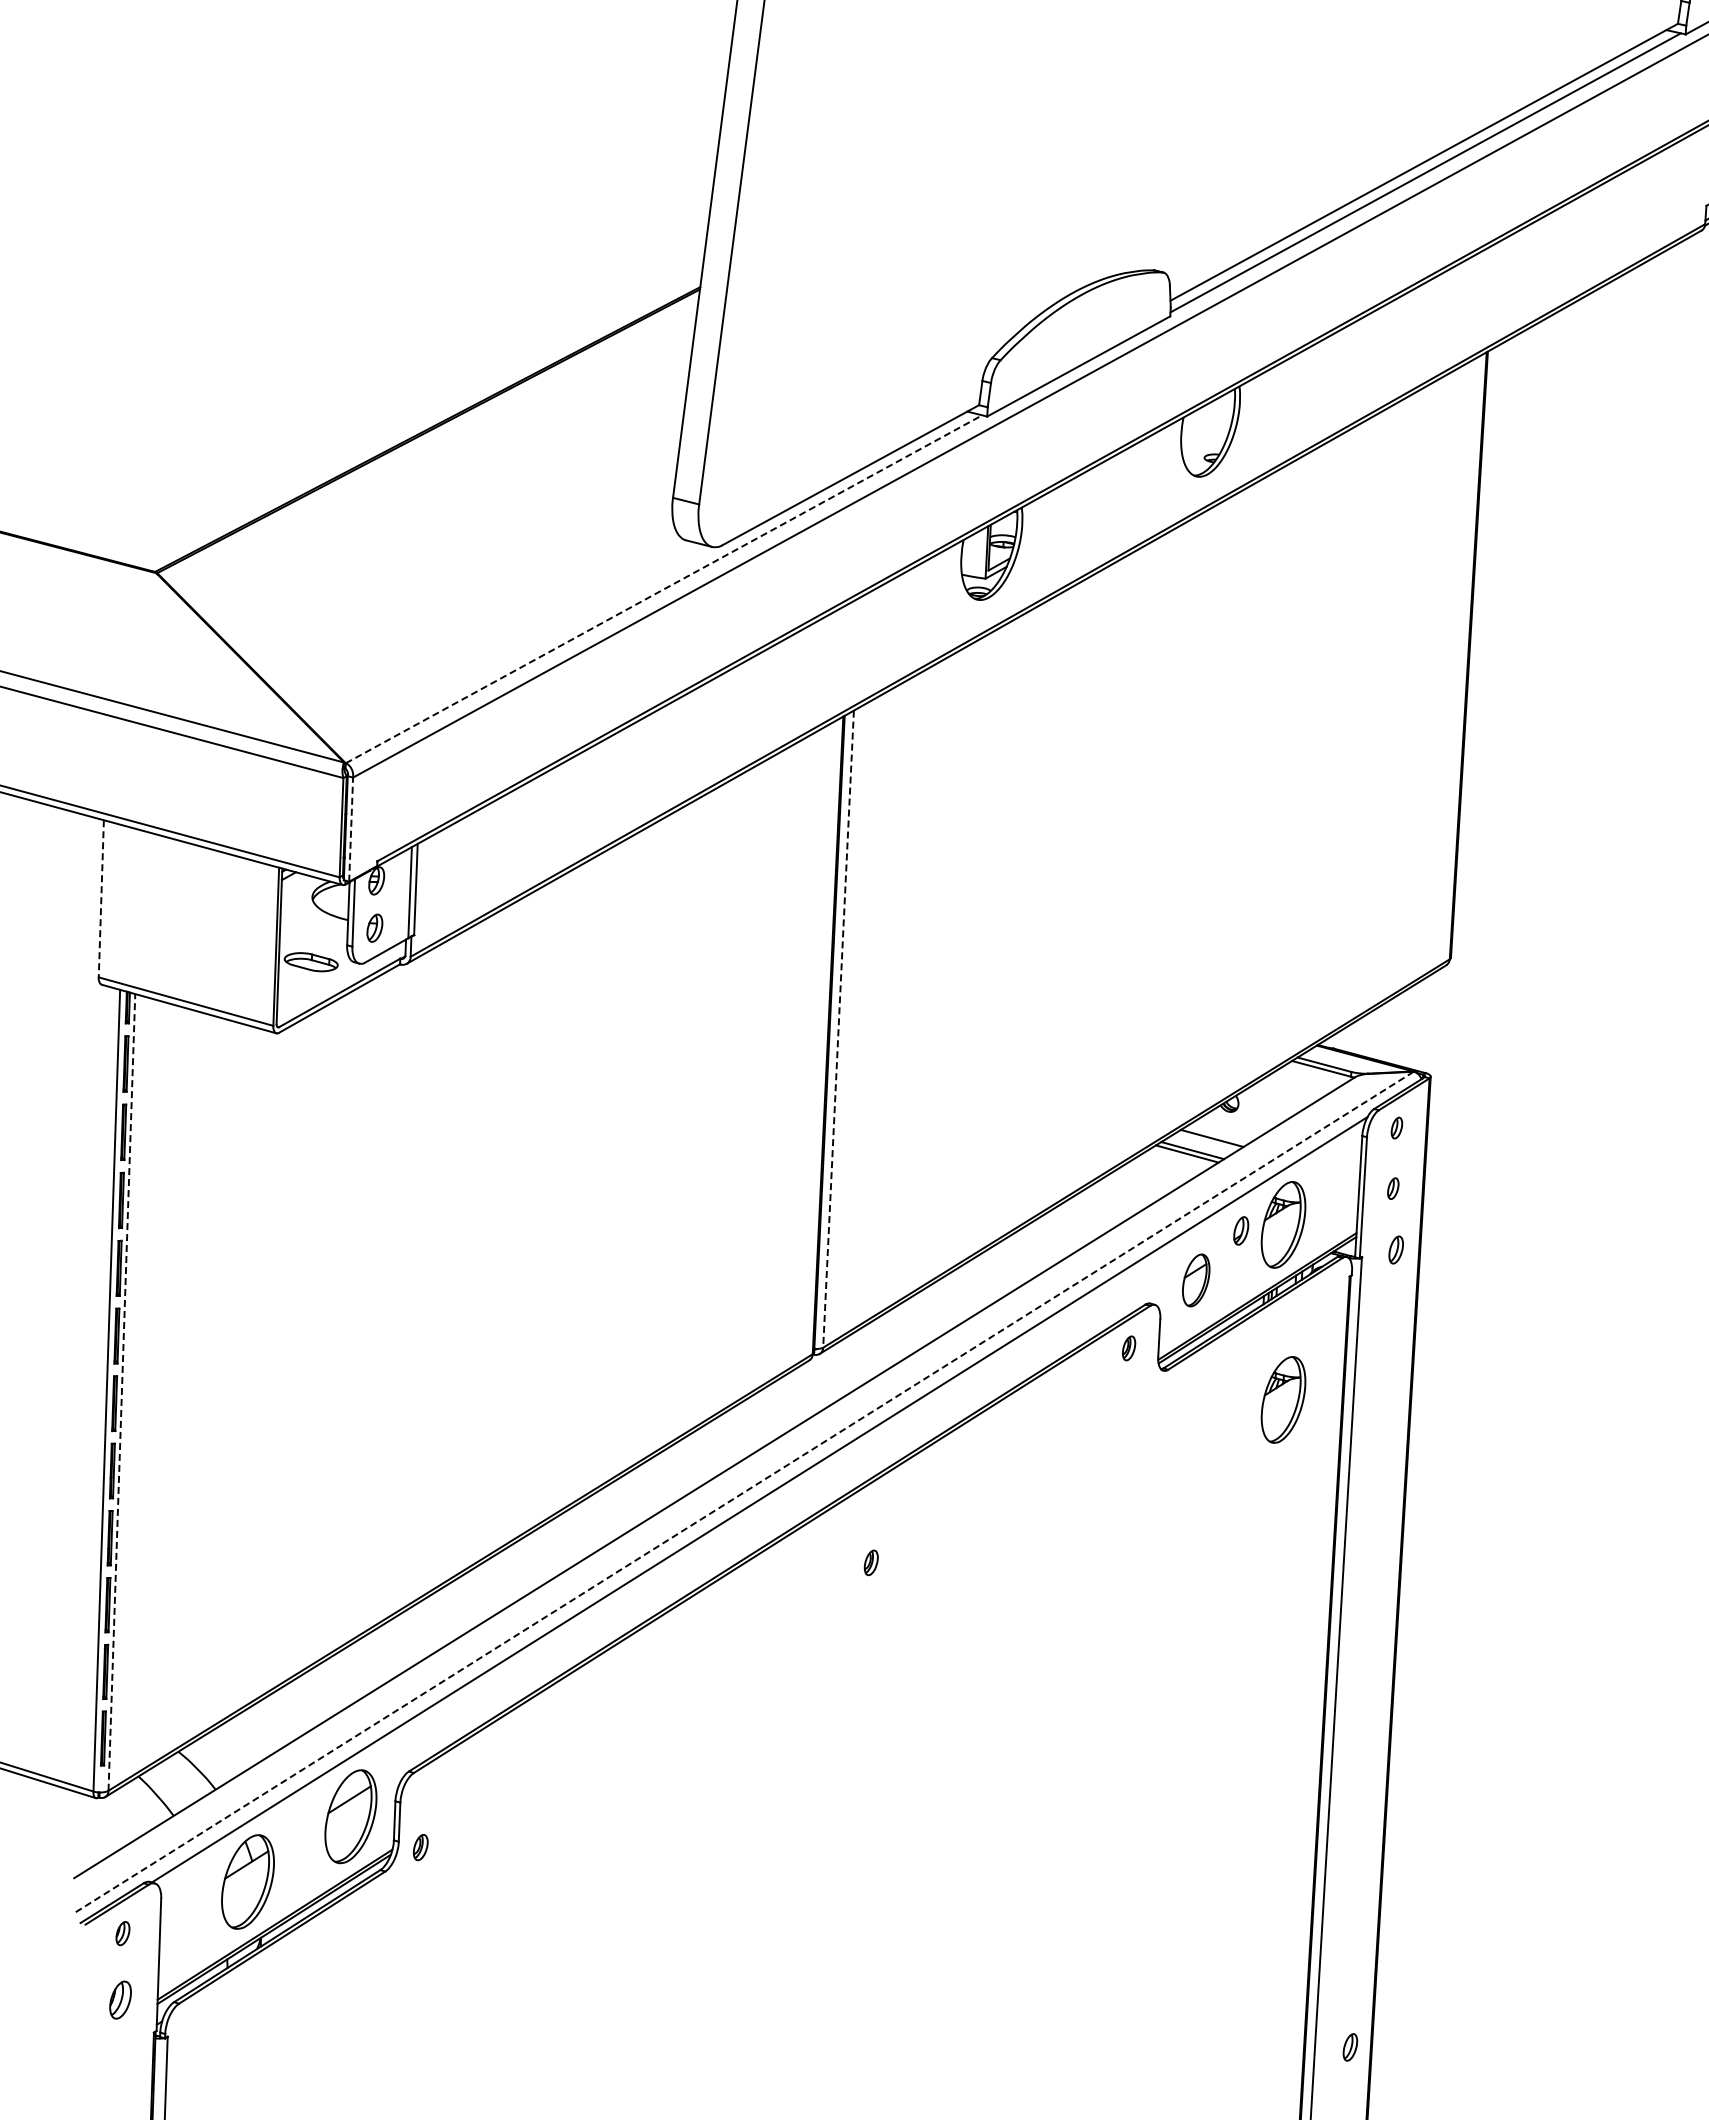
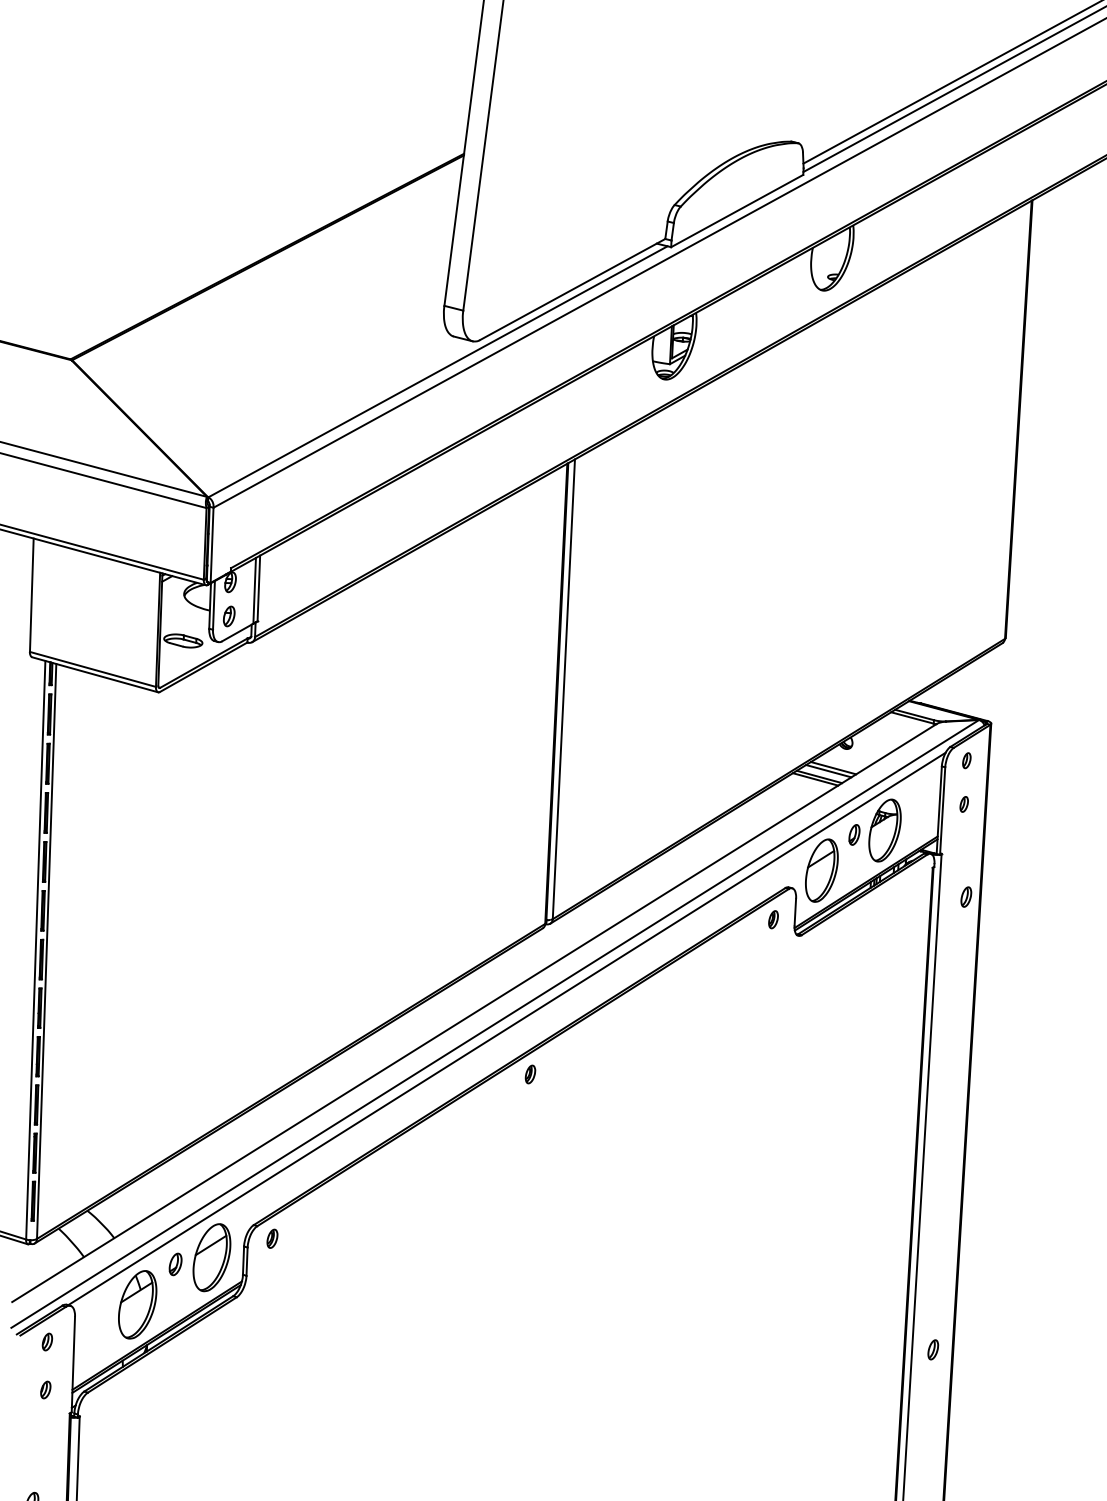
line: (664, 589) -> (438, 372), dashed -> solid
line: (351, 829) -> (212, 545), dashed -> solid
line: (101, 898) -> (31, 595), dashed -> solid
line: (838, 1029) -> (563, 689), dashed -> solid
line: (1205, 1142) -> (828, 771), added
part: (1395, 1249) -> (965, 896), moved
part: (1196, 1280) -> (822, 870), size x1.67
line: (121, 1392) -> (46, 951), dashed -> solid
part: (1283, 1399) -> (884, 956), removed
line: (743, 1492) -> (495, 1023), dashed -> solid
part: (870, 1562) -> (529, 1074), moved
part: (300, 1825) -> (175, 1264), added
part: (420, 1847) -> (272, 1238), moved
part: (120, 1999) -> (45, 1389), size x0.62
part: (1350, 2047) -> (933, 1349), moved

